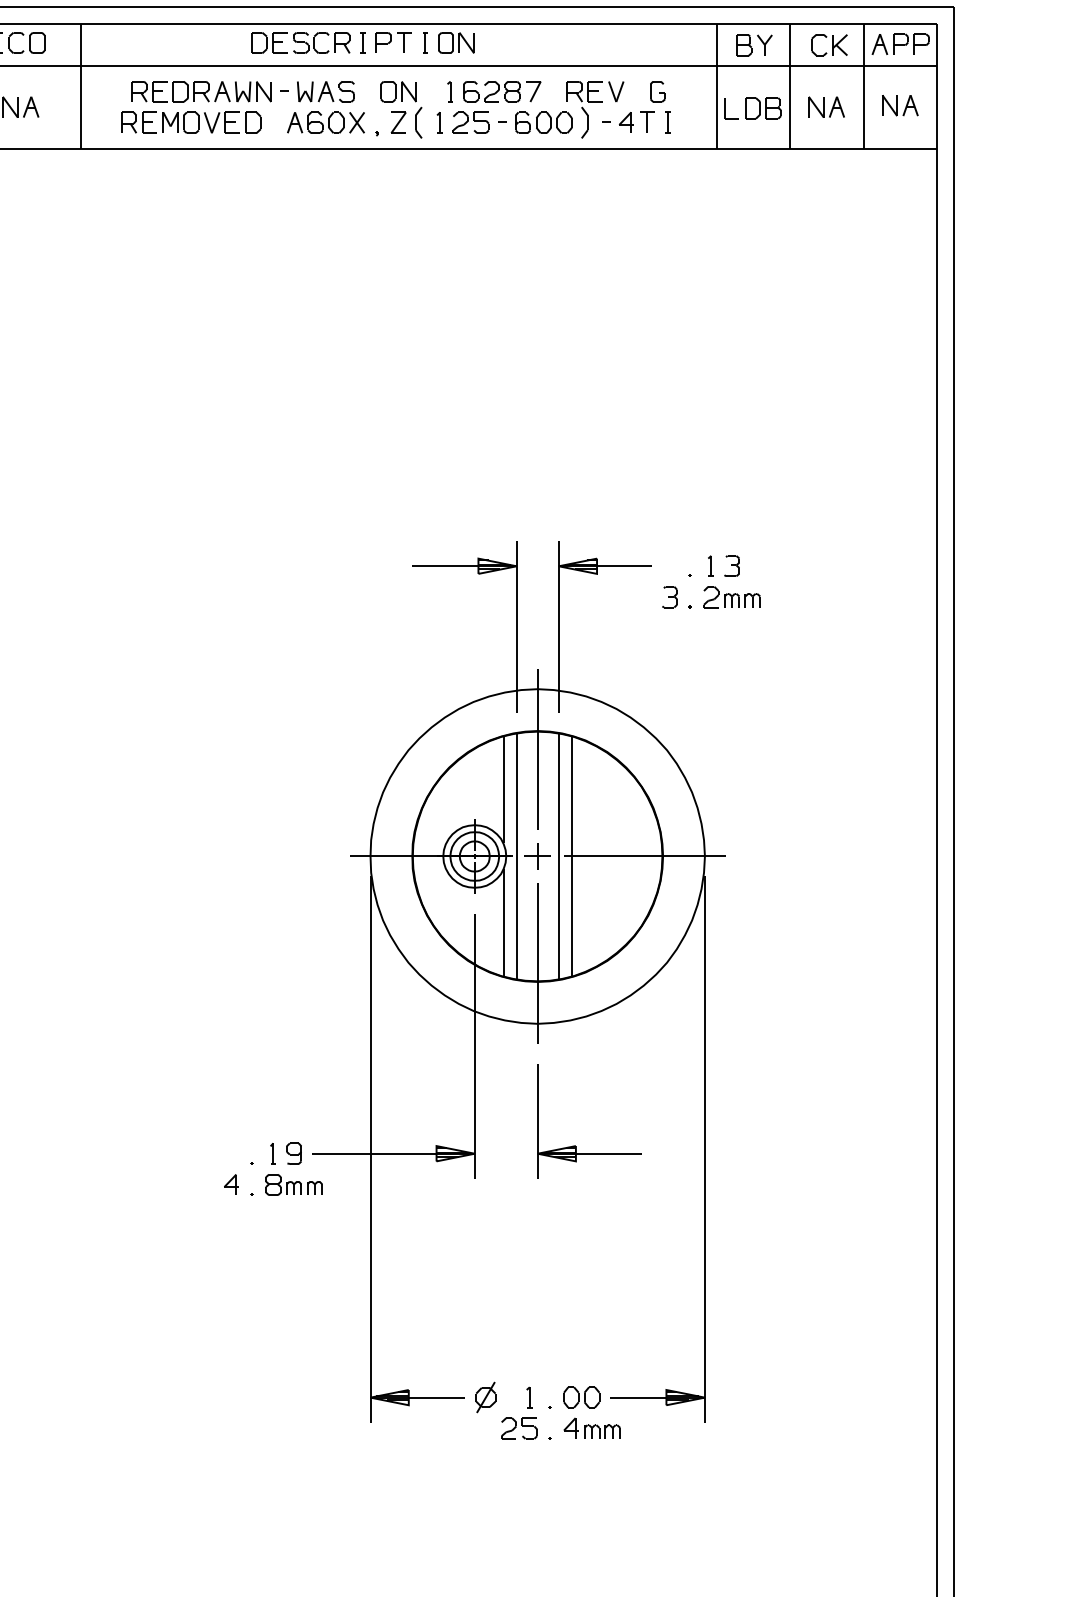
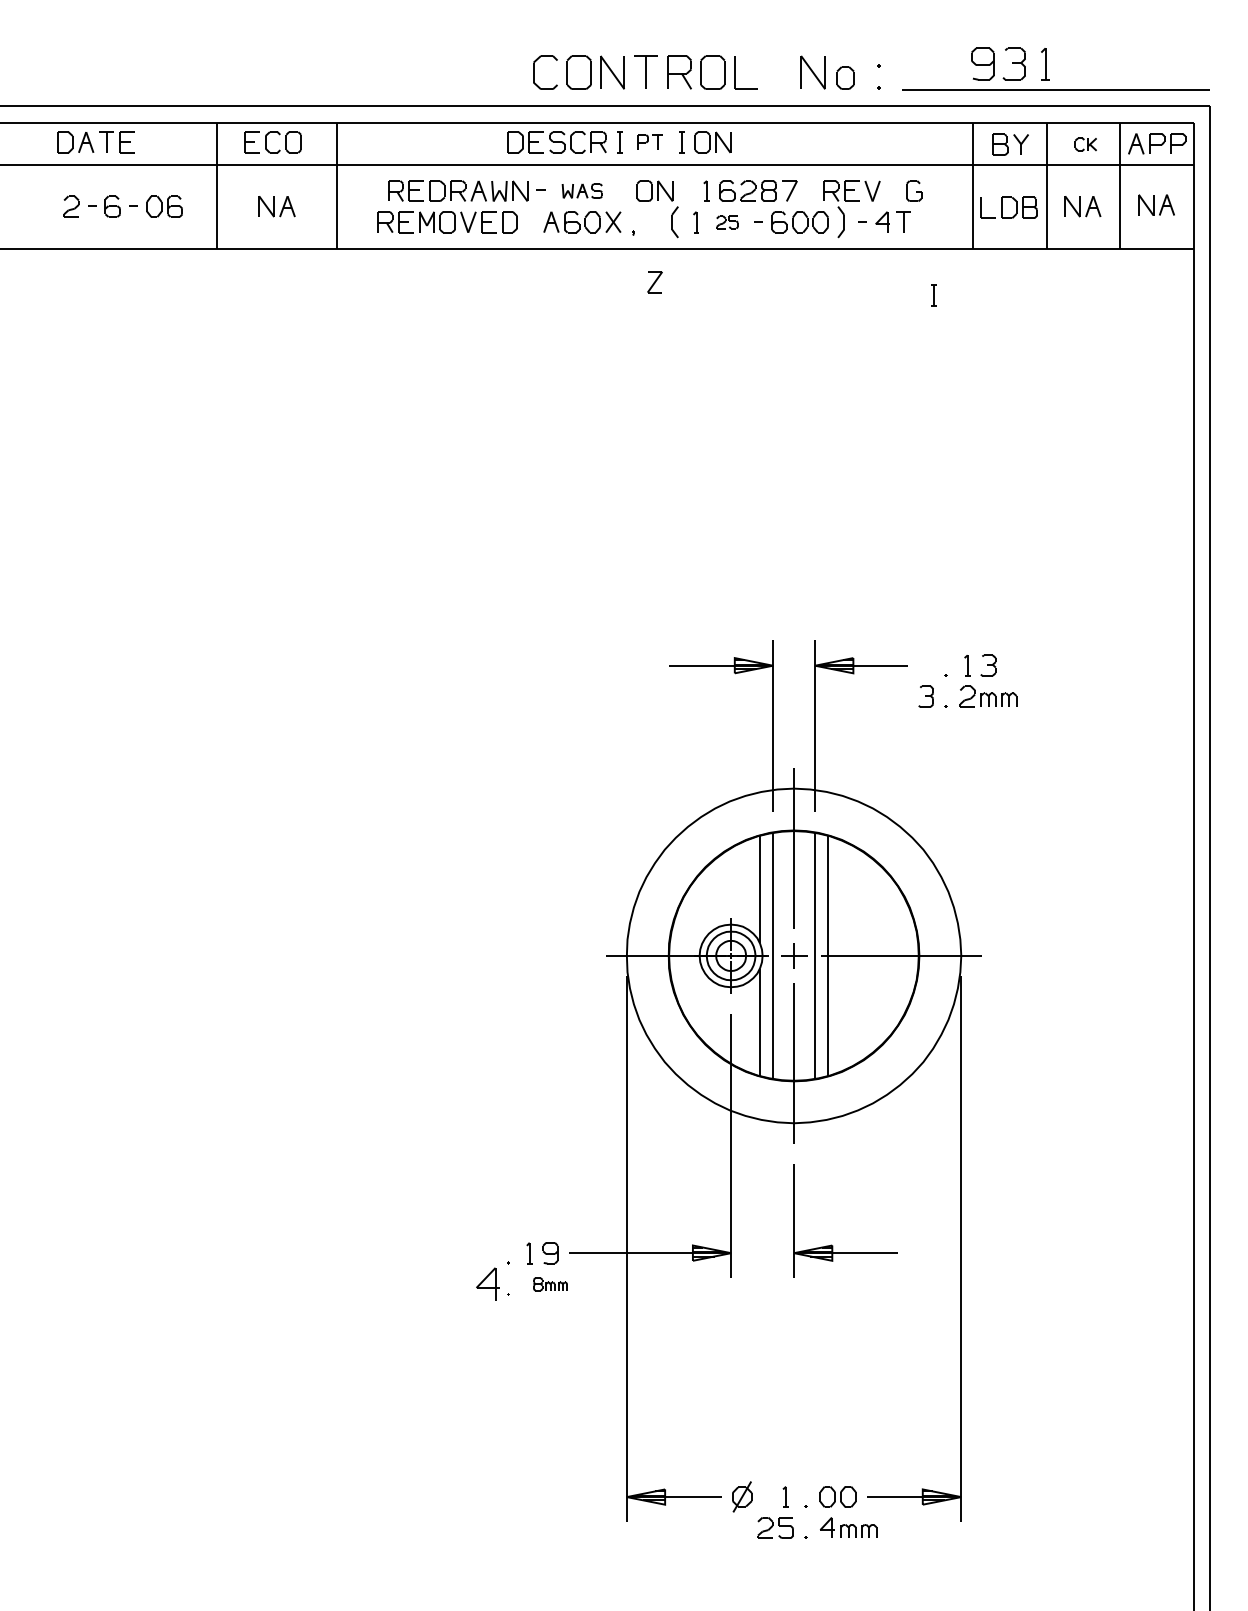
part: (393, 42) -> (649, 141), size x0.7
part: (829, 45) -> (1085, 144), size x0.6
part: (326, 91) -> (582, 190), size x0.7
part: (398, 123) -> (654, 282), moved
part: (471, 123) -> (727, 222), size x0.6
part: (668, 123) -> (933, 295), moved
part: (231, 1184) -> (487, 1283), size x1.6
part: (294, 1185) -> (550, 1284), size x0.6

